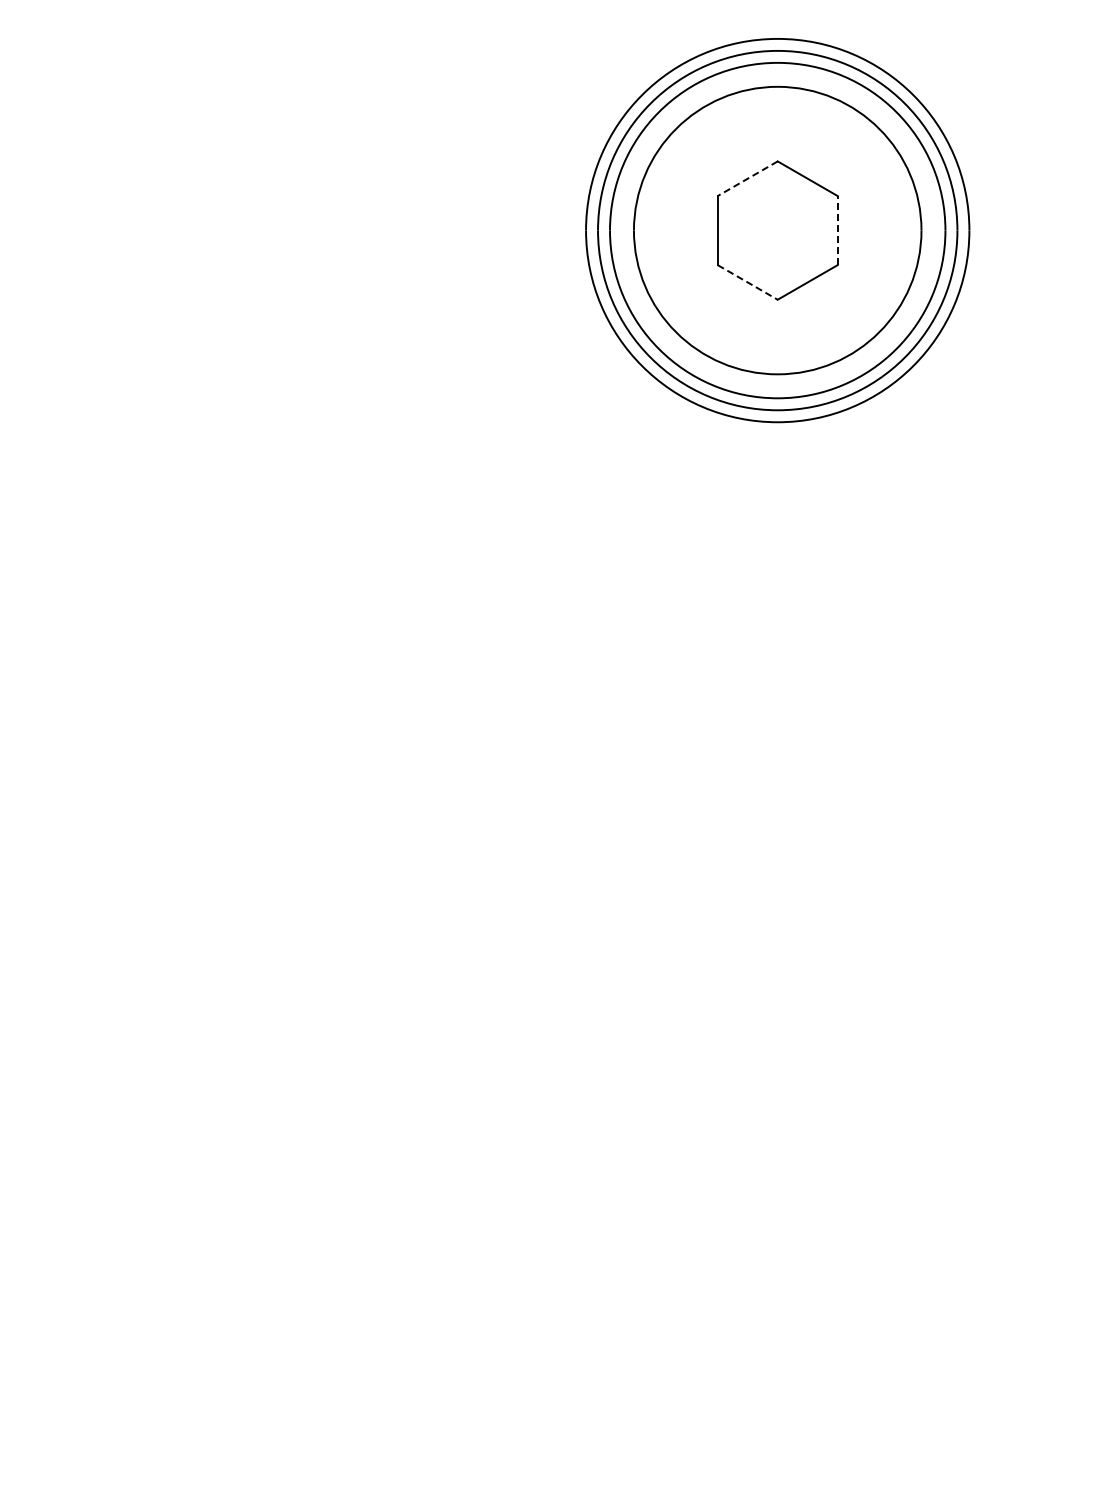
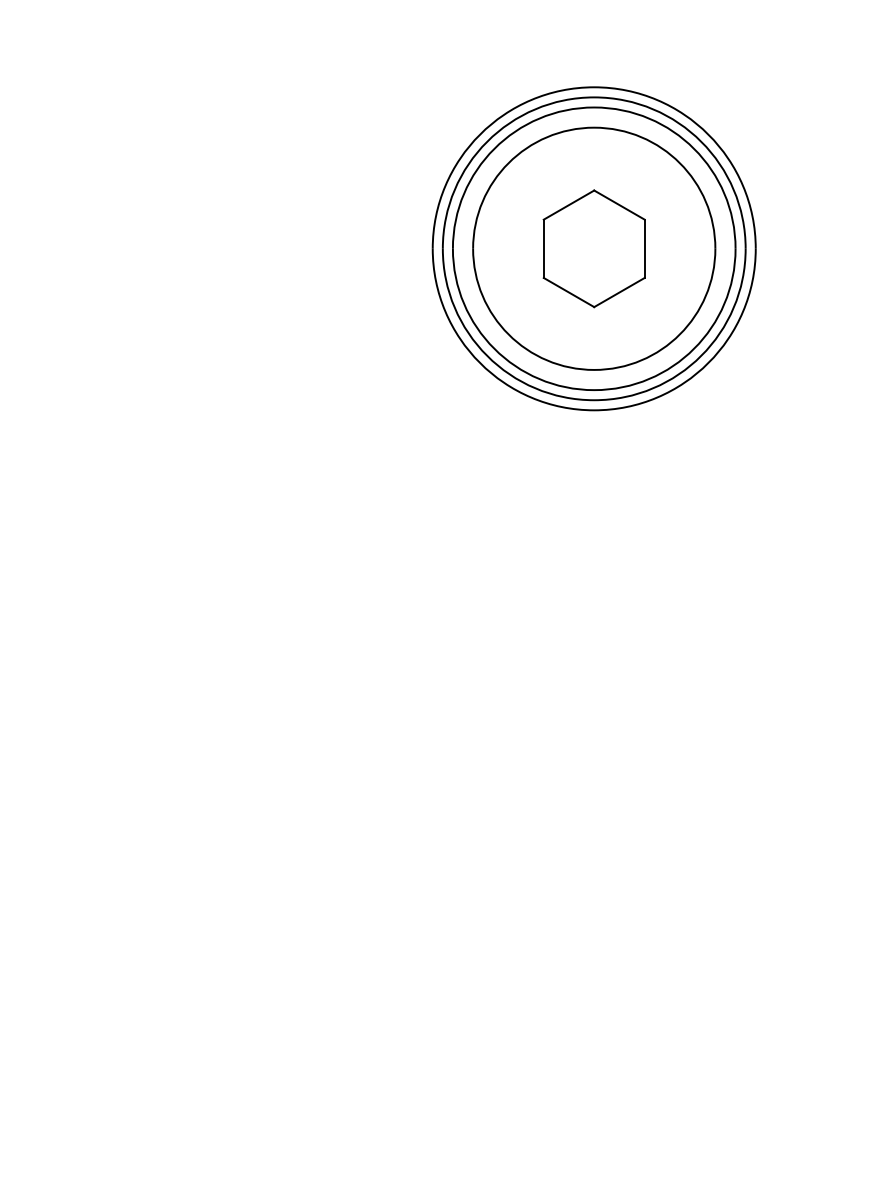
line: (747, 178) -> (568, 204), dashed -> solid
line: (837, 230) -> (644, 248), dashed -> solid
line: (747, 282) -> (568, 292), dashed -> solid

